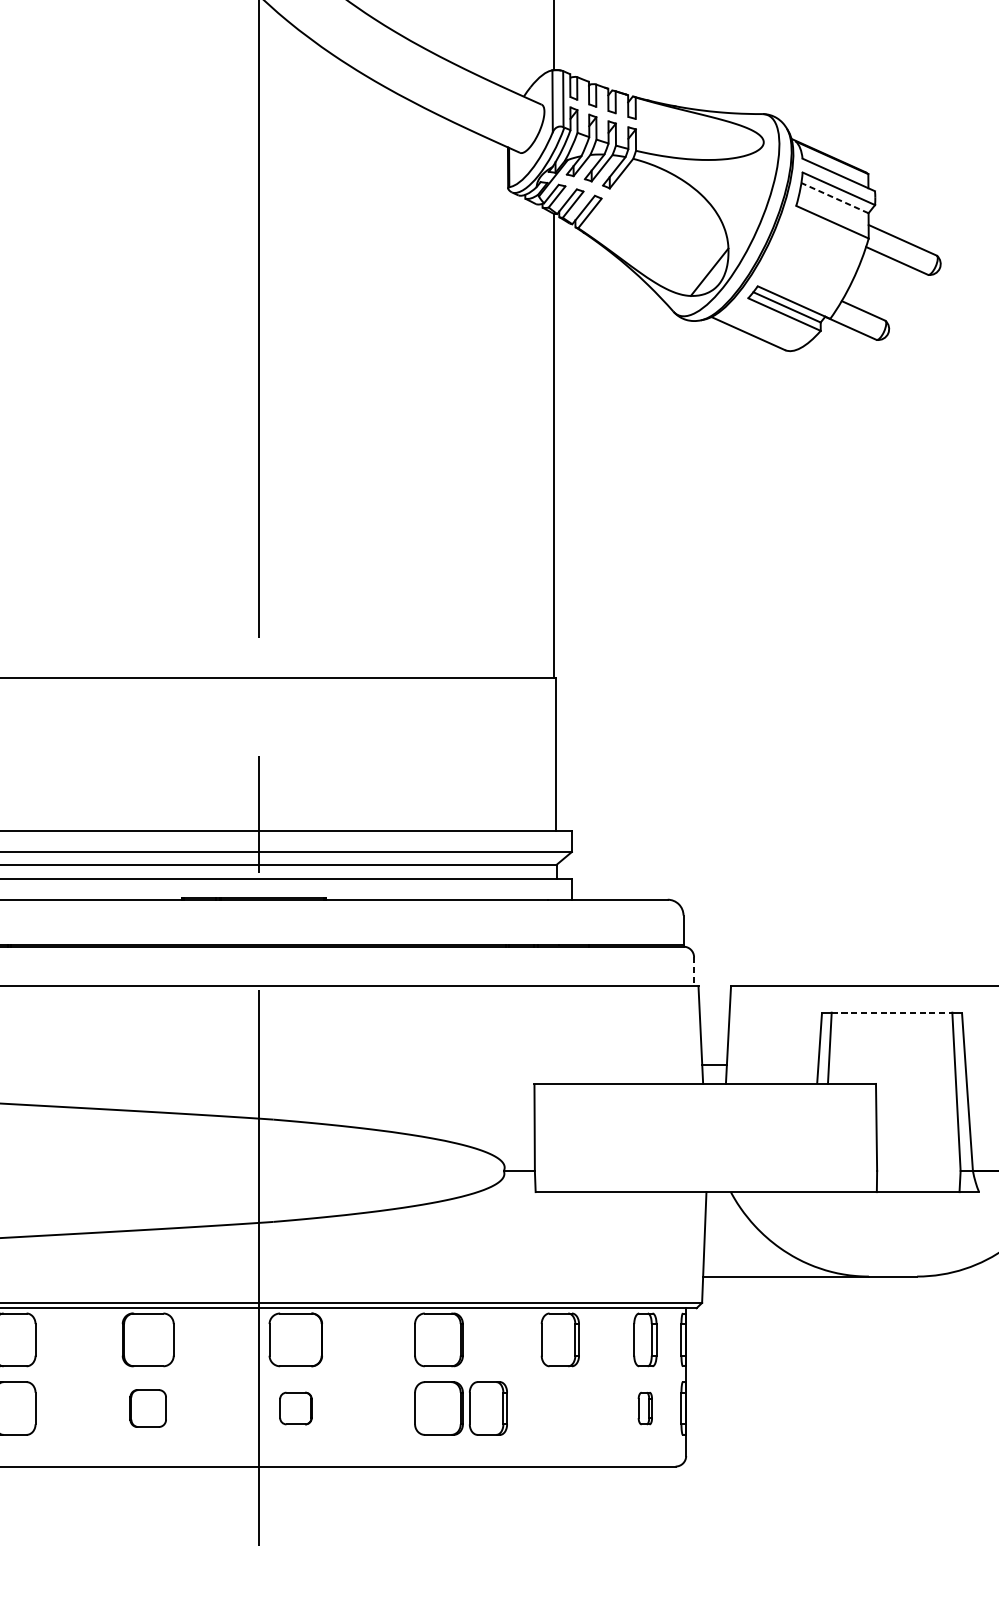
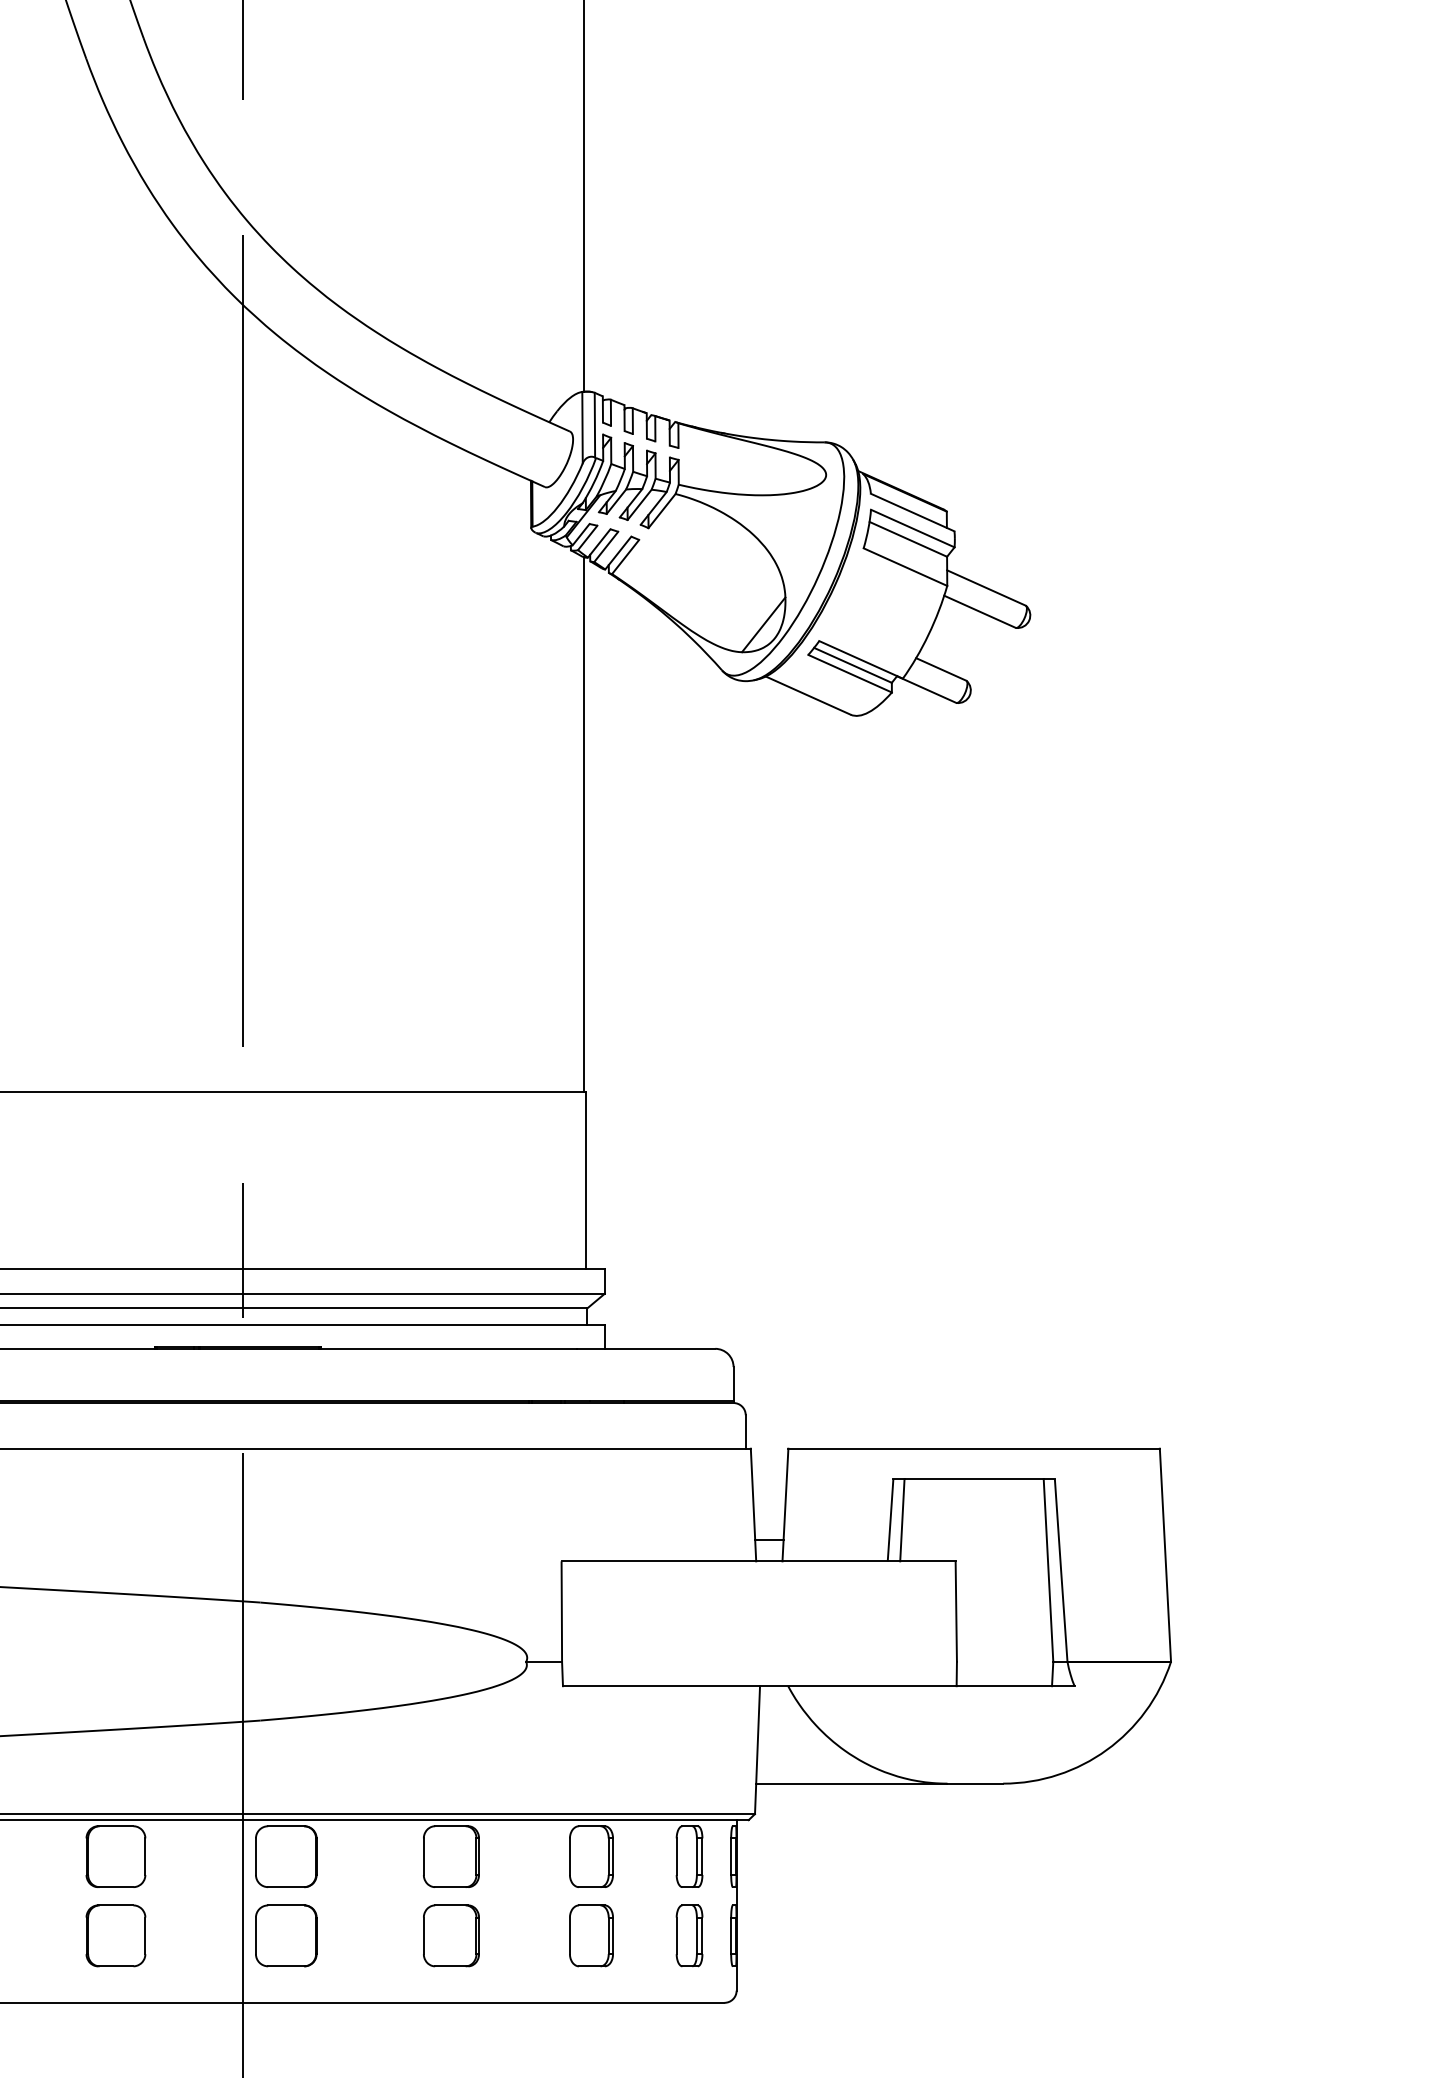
line: (834, 198) -> (907, 539), dashed -> solid
line: (693, 971) -> (745, 1431), dashed -> solid
line: (892, 1012) -> (974, 1479), dashed -> solid
part: (147, 1408) -> (115, 1935), size x1.43
part: (296, 1408) -> (286, 1935), size x1.67
part: (488, 1408) -> (591, 1935), moved
part: (645, 1408) -> (689, 1935), size x1.67

